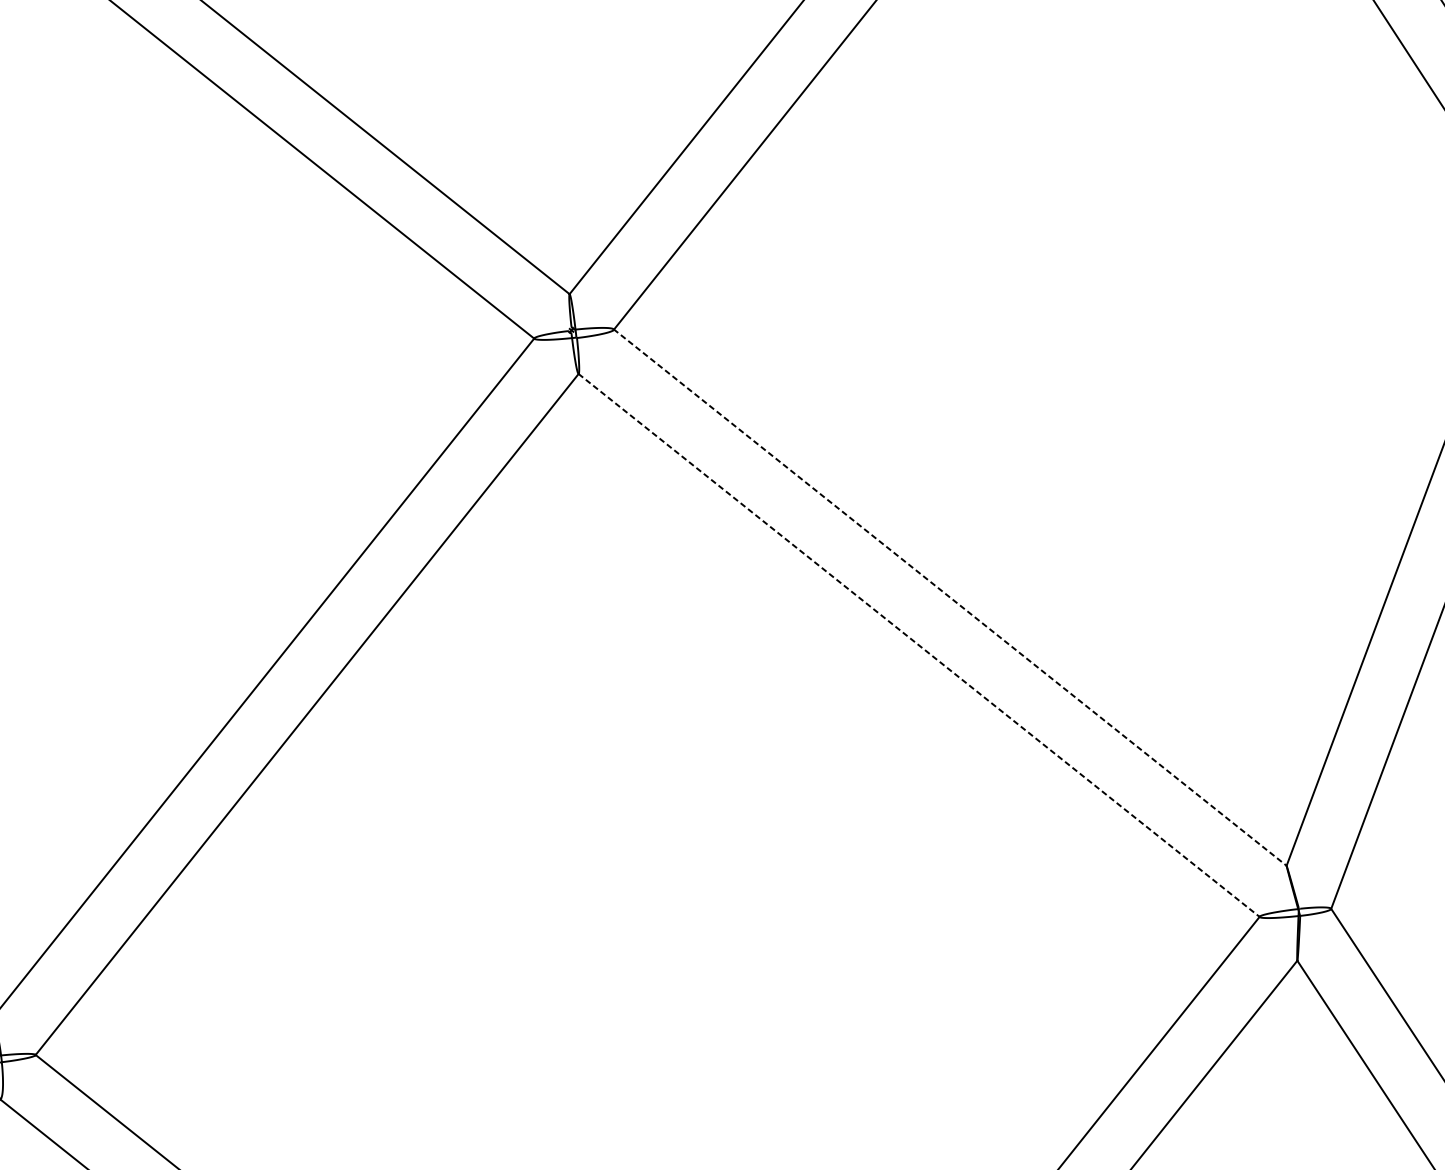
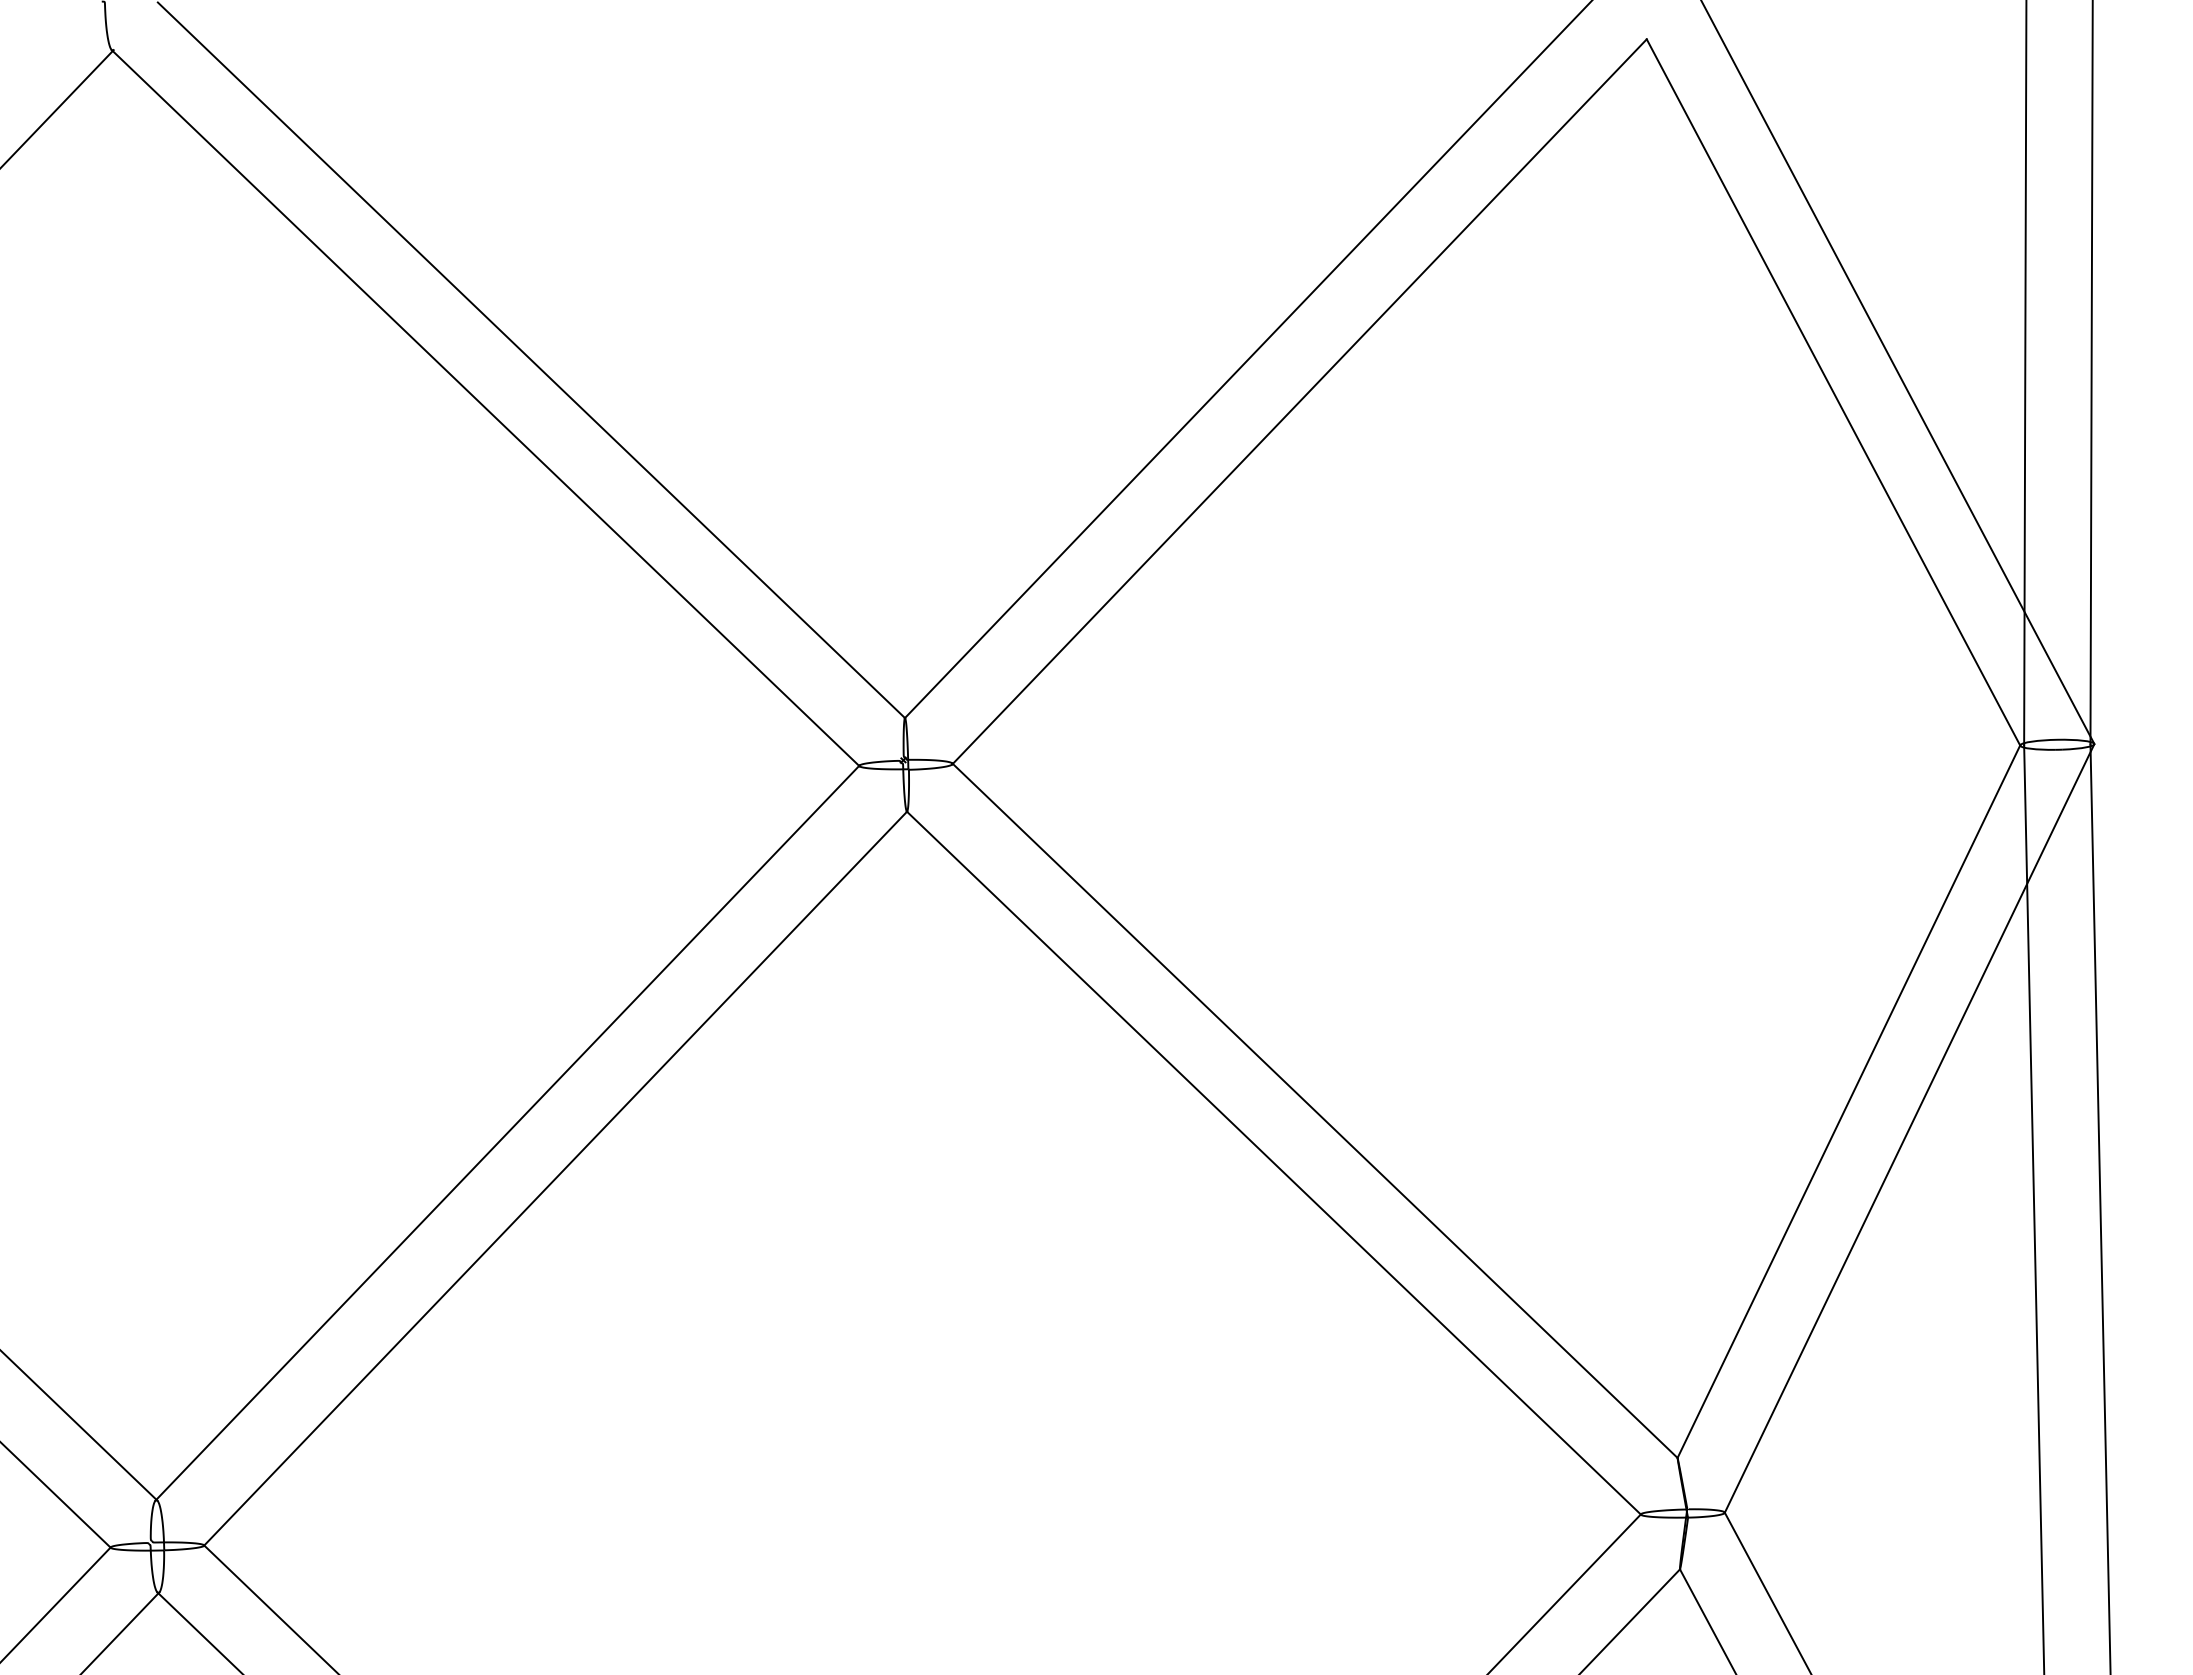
line: (950, 598) -> (1315, 1111), dashed -> solid
line: (919, 645) -> (1274, 1163), dashed -> solid

